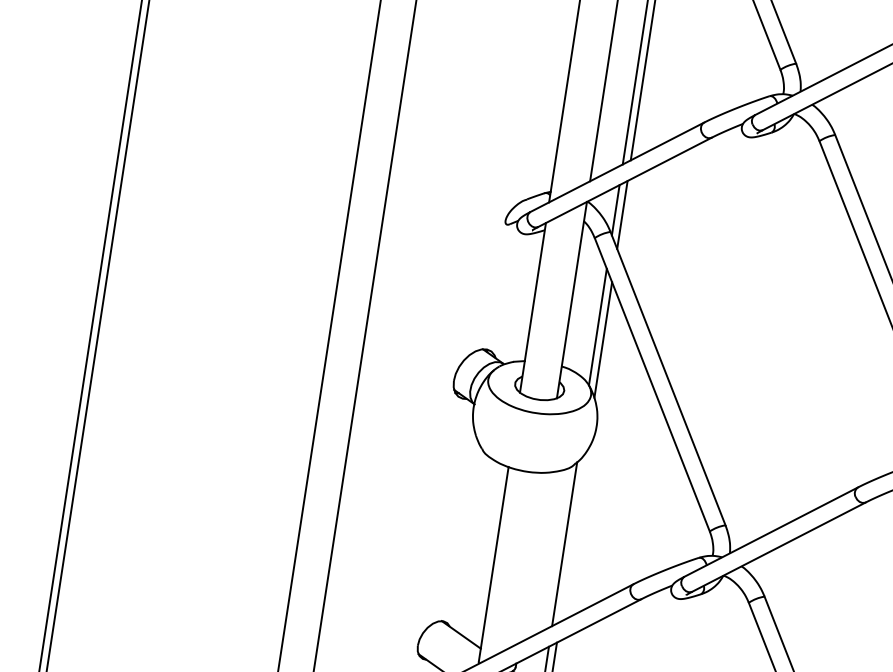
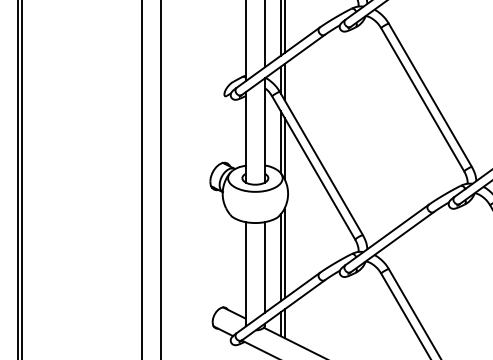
line: (572, 537) -> (284, 253), added
line: (533, 558) -> (265, 267), added

